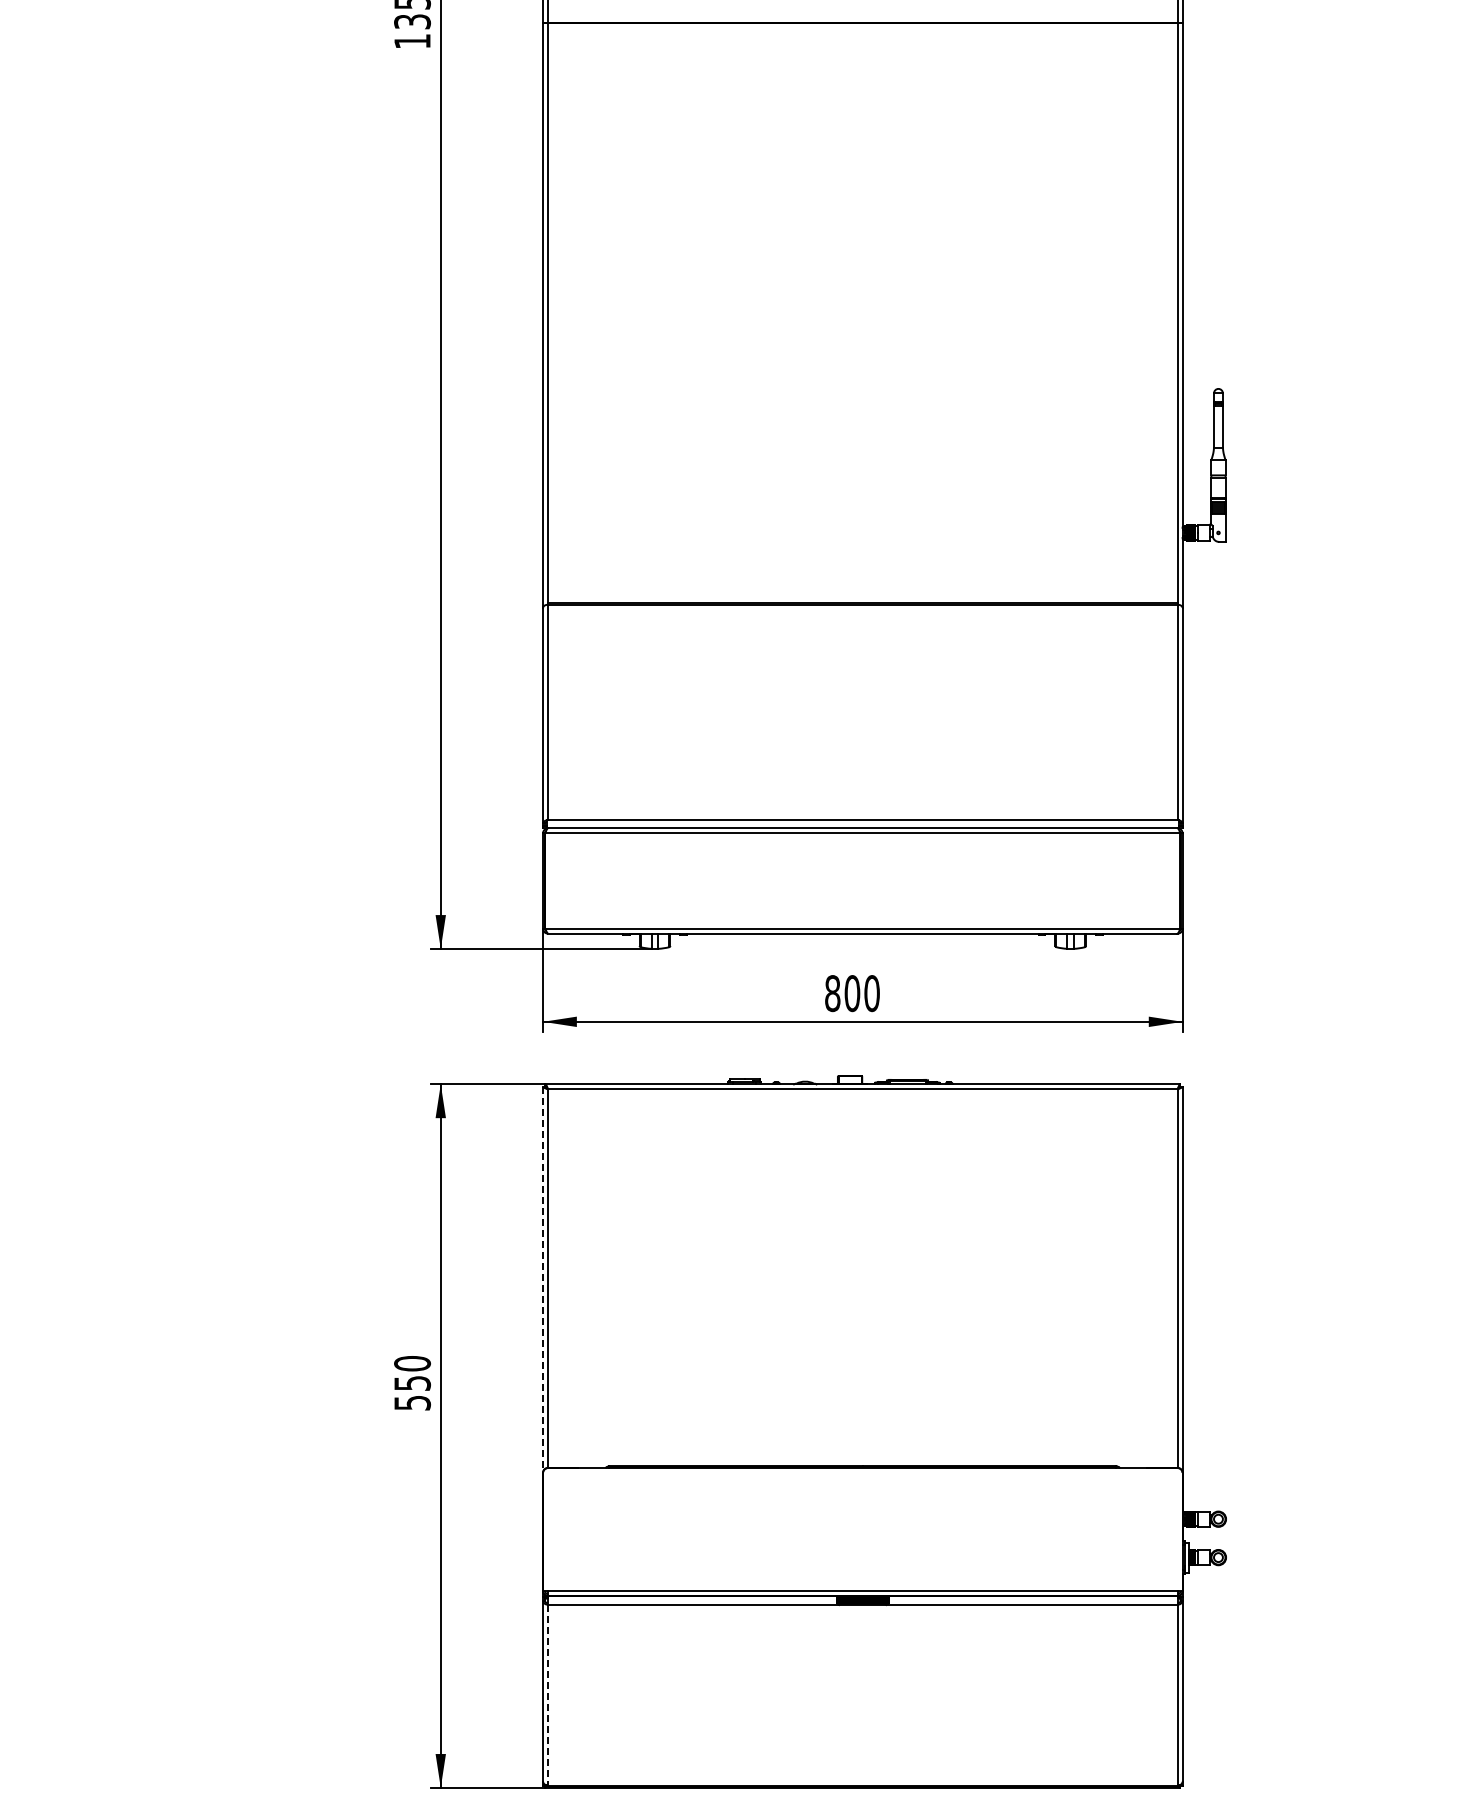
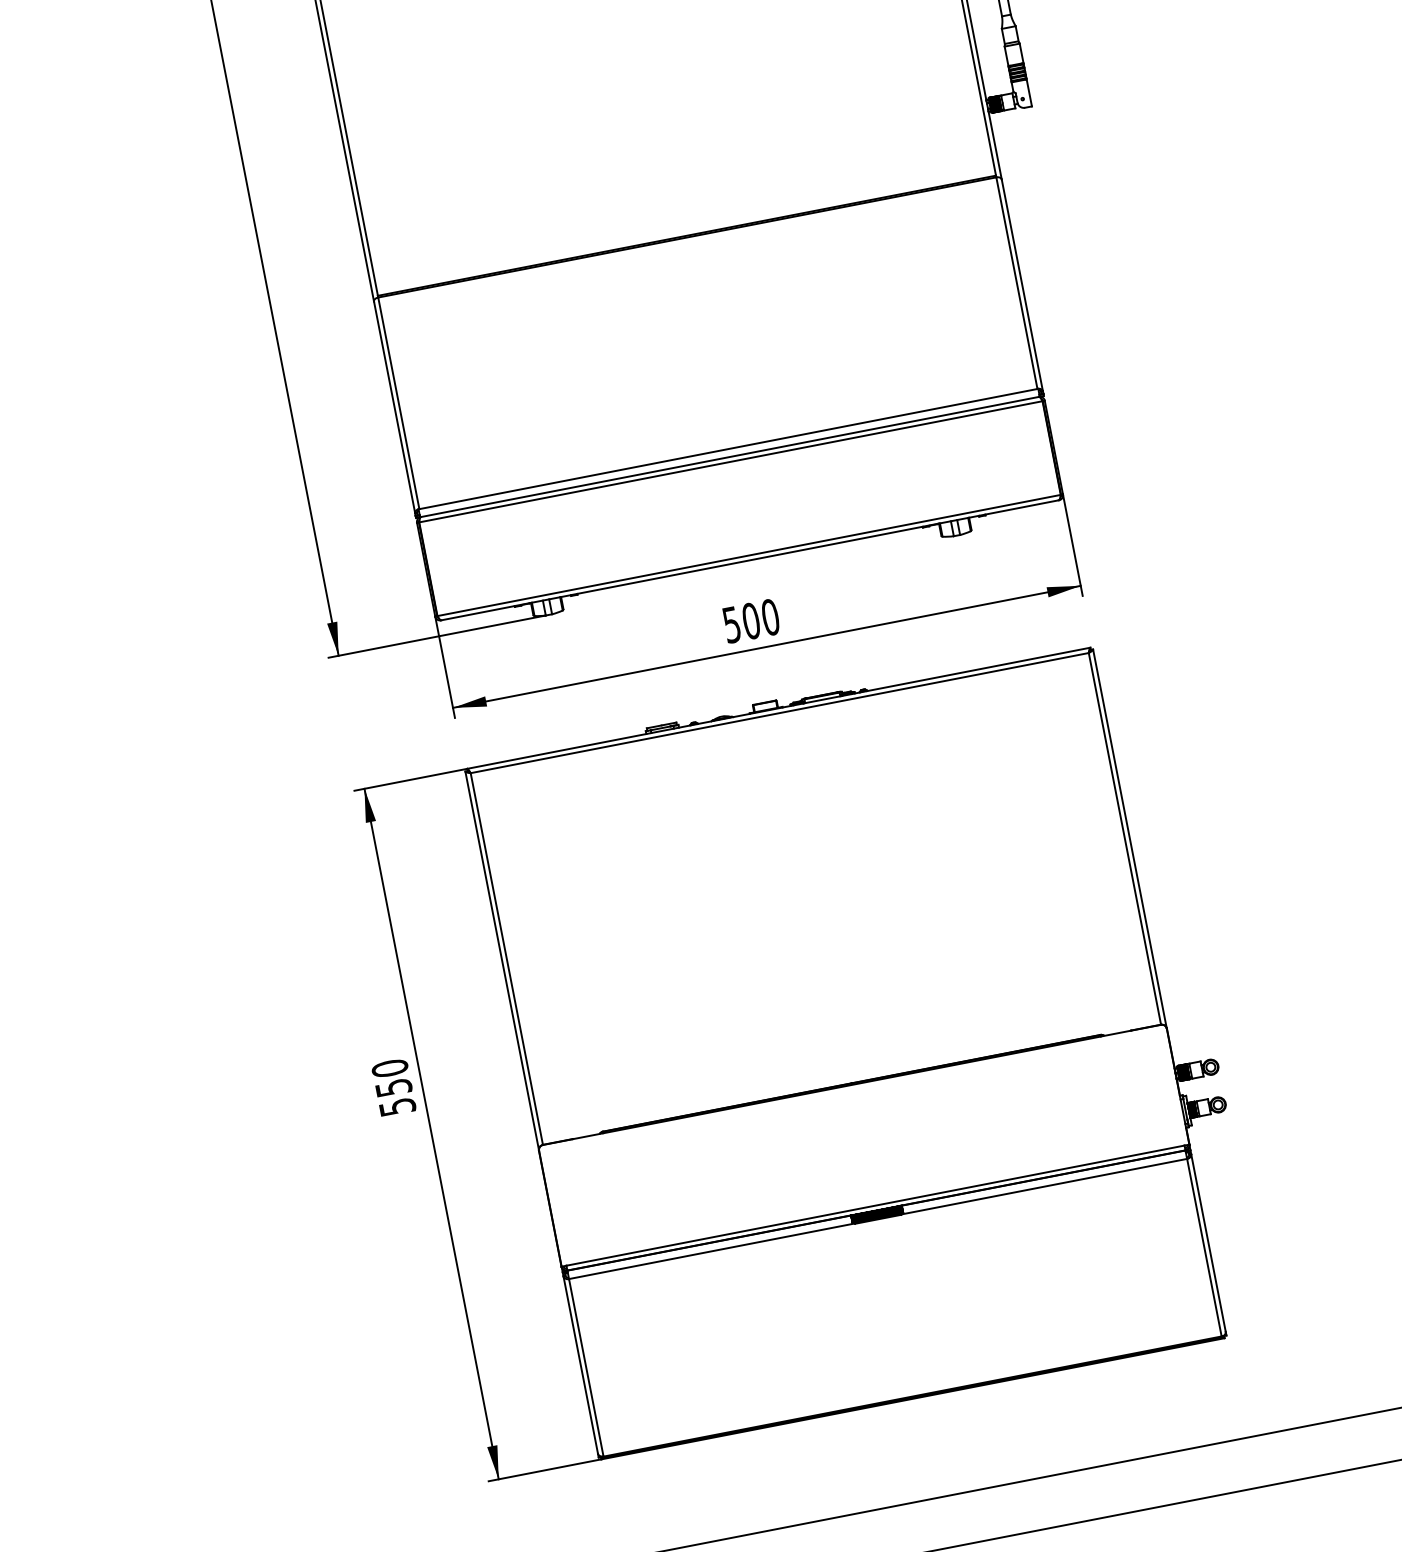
text: (832, 993) -> (731, 624), 800 -> 500
line: (543, 1279) -> (502, 960), dashed -> solid
line: (548, 1695) -> (586, 1368), dashed -> solid

